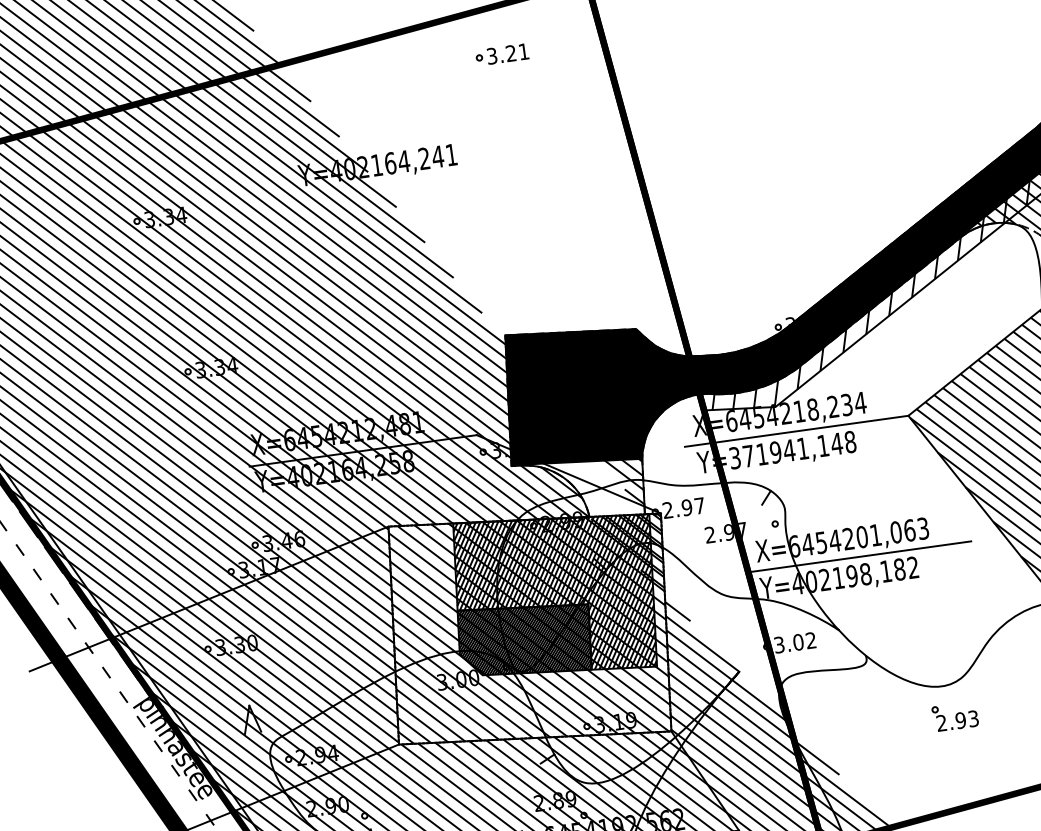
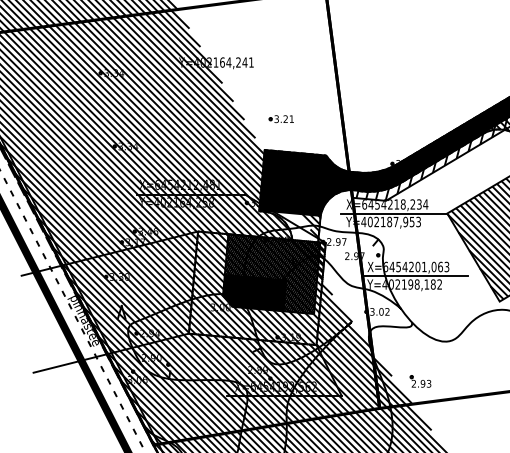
part: (500, 55) -> (280, 119), moved
text: (793, 448) -> (391, 221), Y=371941,148 -> Y=402187,953
part: (954, 716) -> (420, 381), moved

